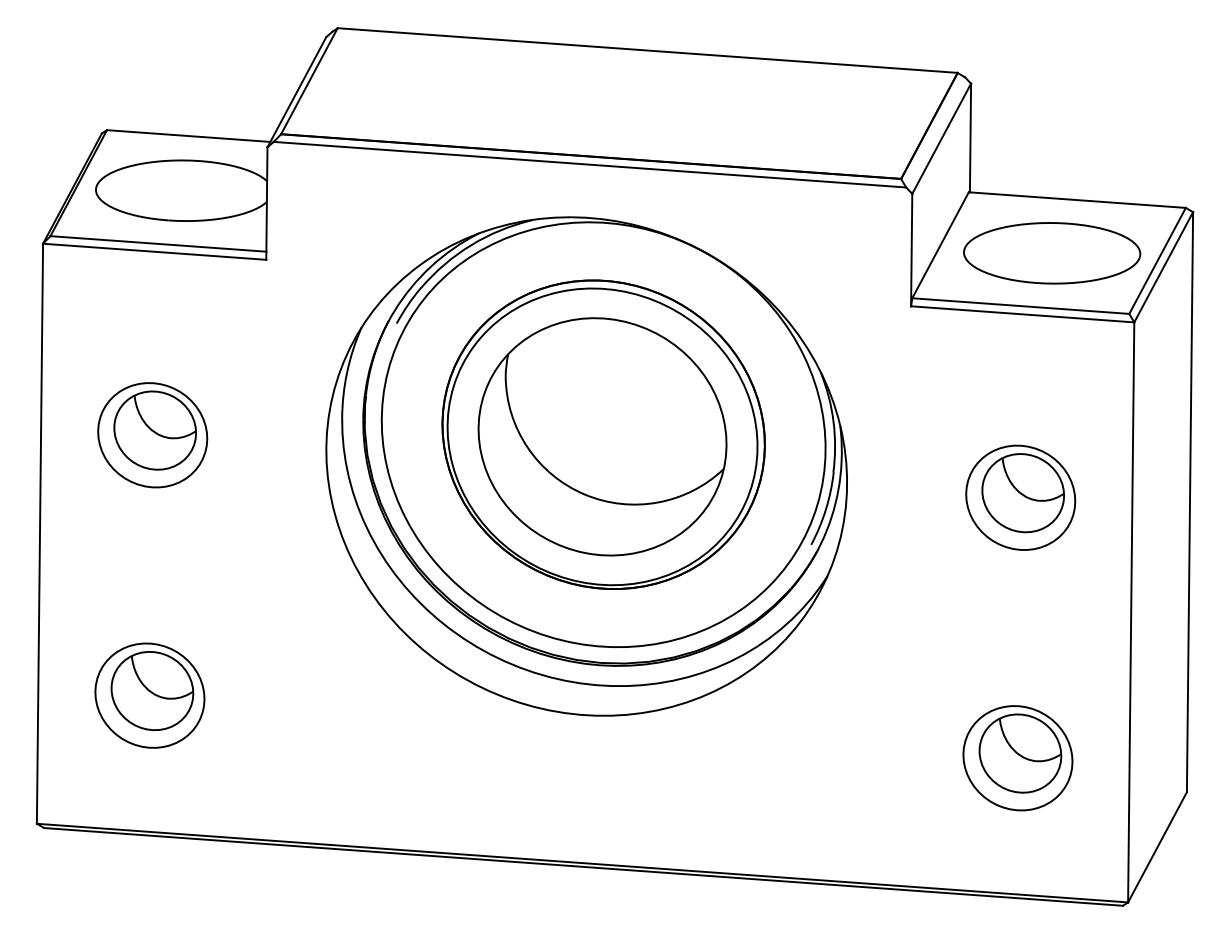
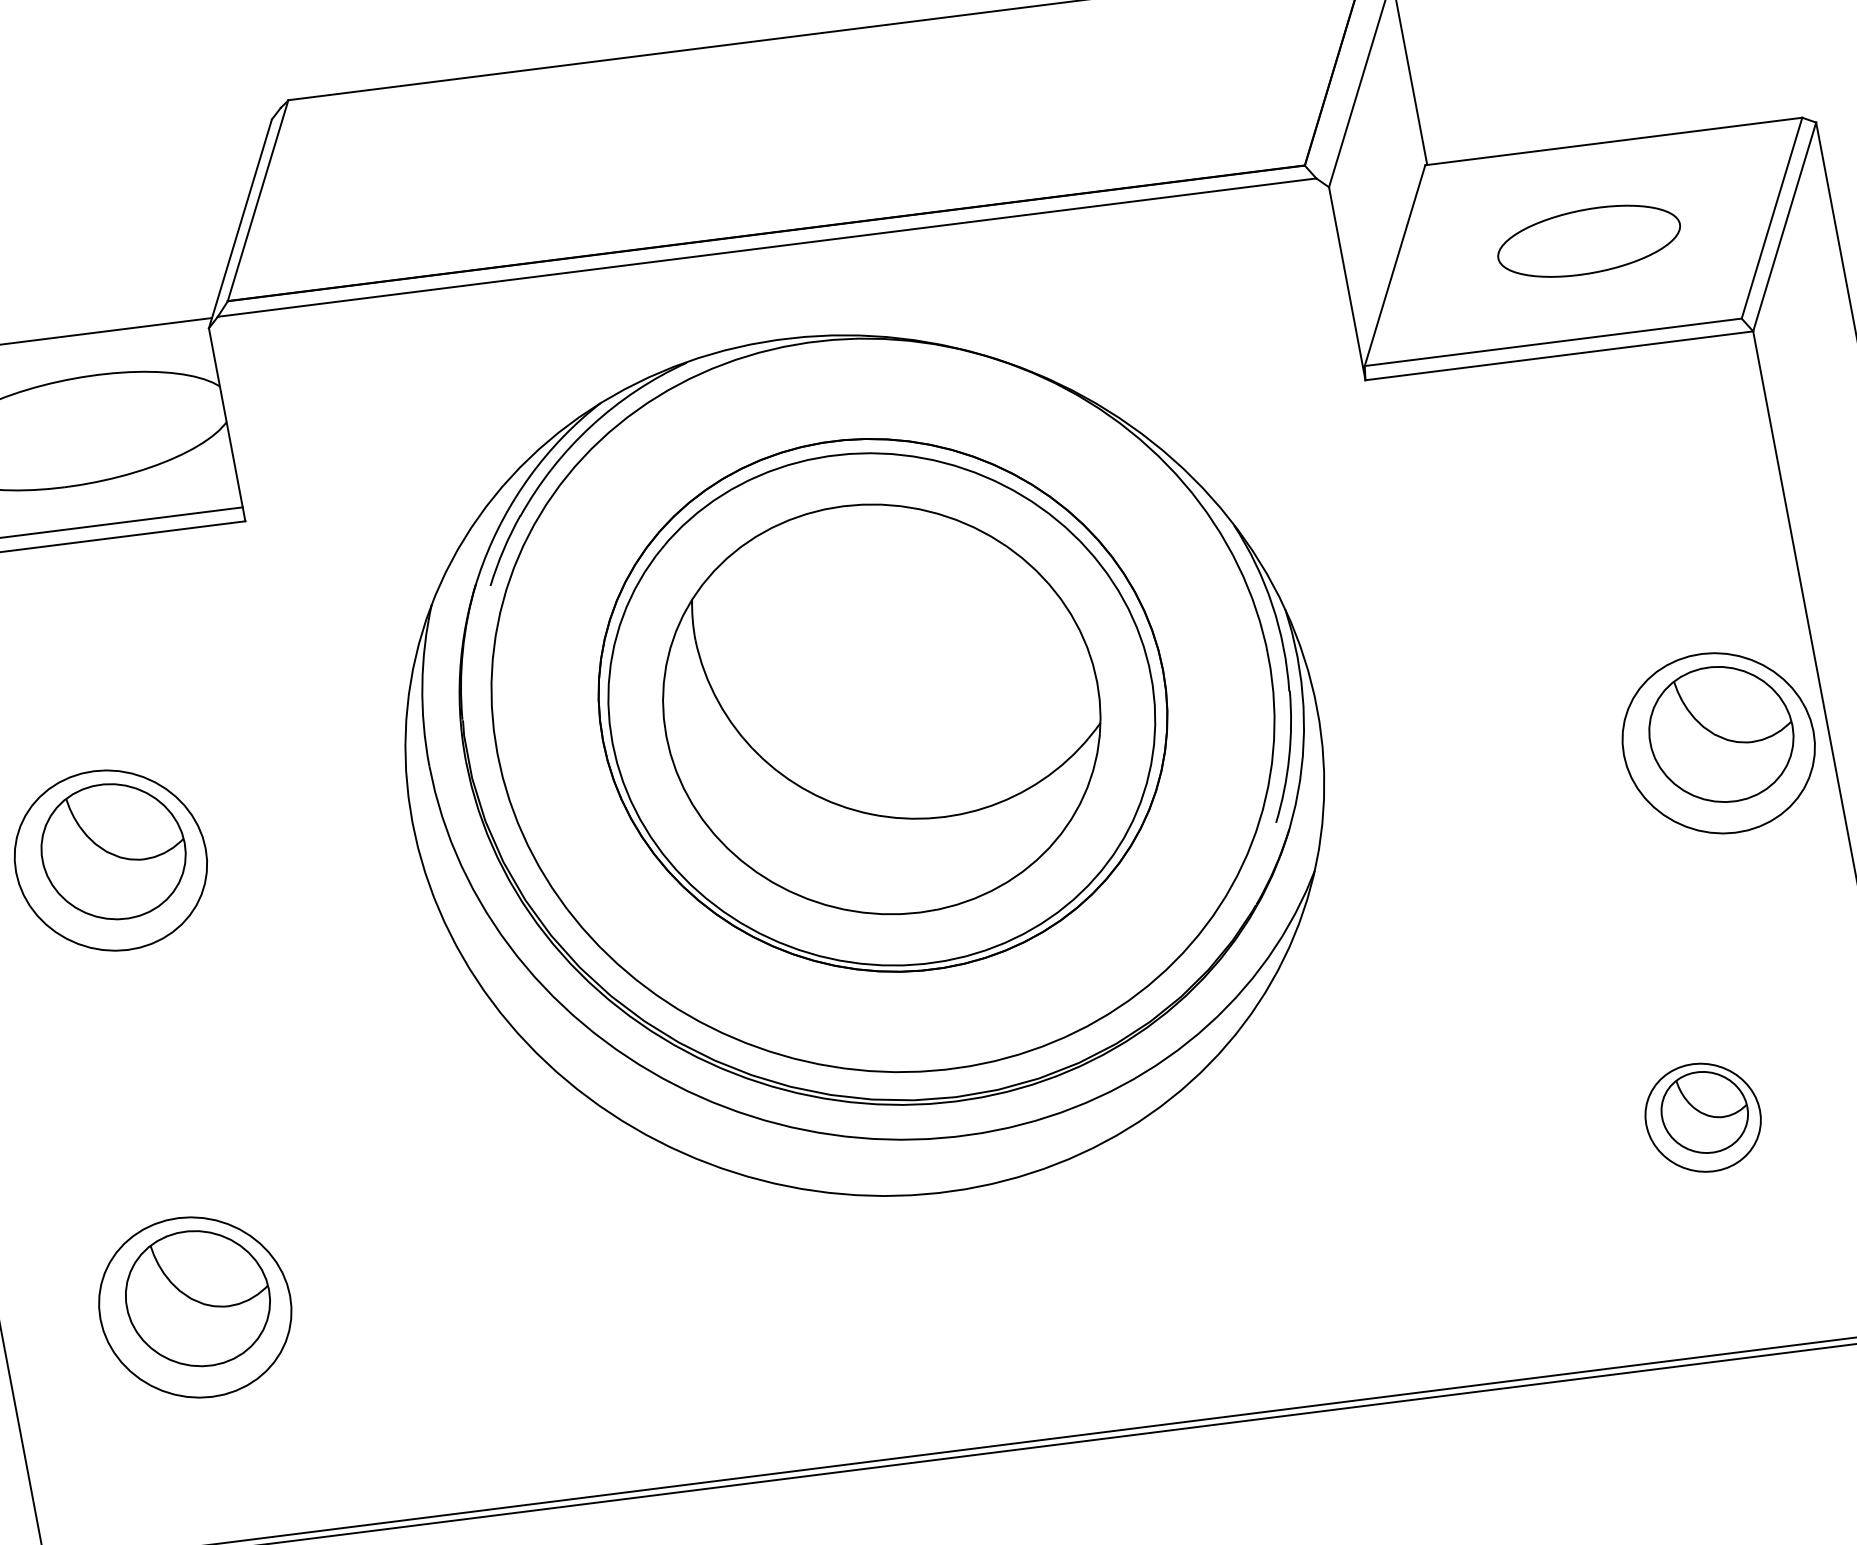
part: (1052, 253) -> (1589, 241), size x0.6
part: (1020, 497) -> (1718, 742), moved
part: (1017, 758) -> (1702, 1118), size x0.6

